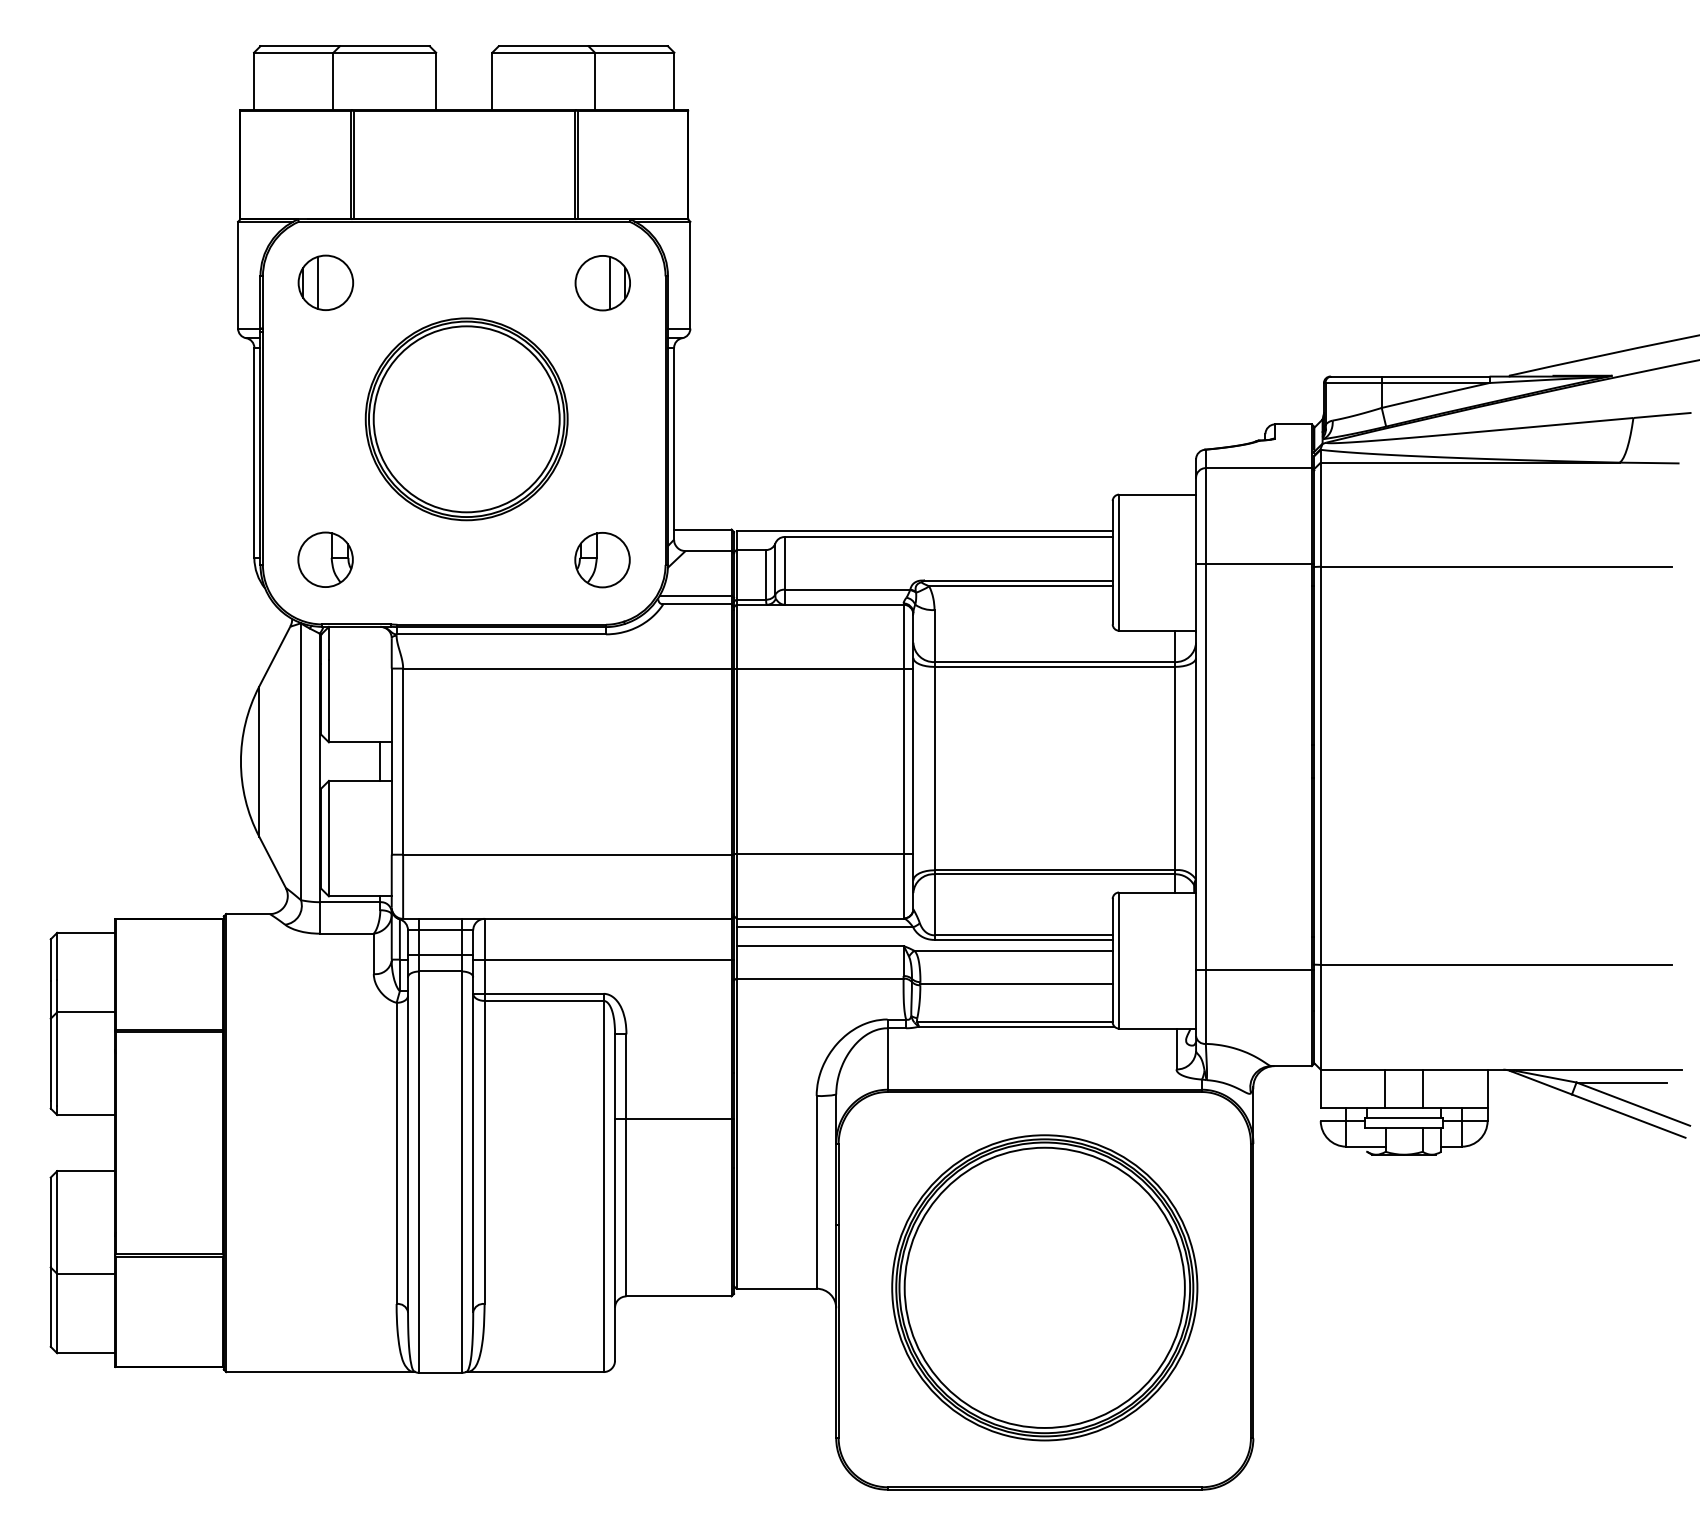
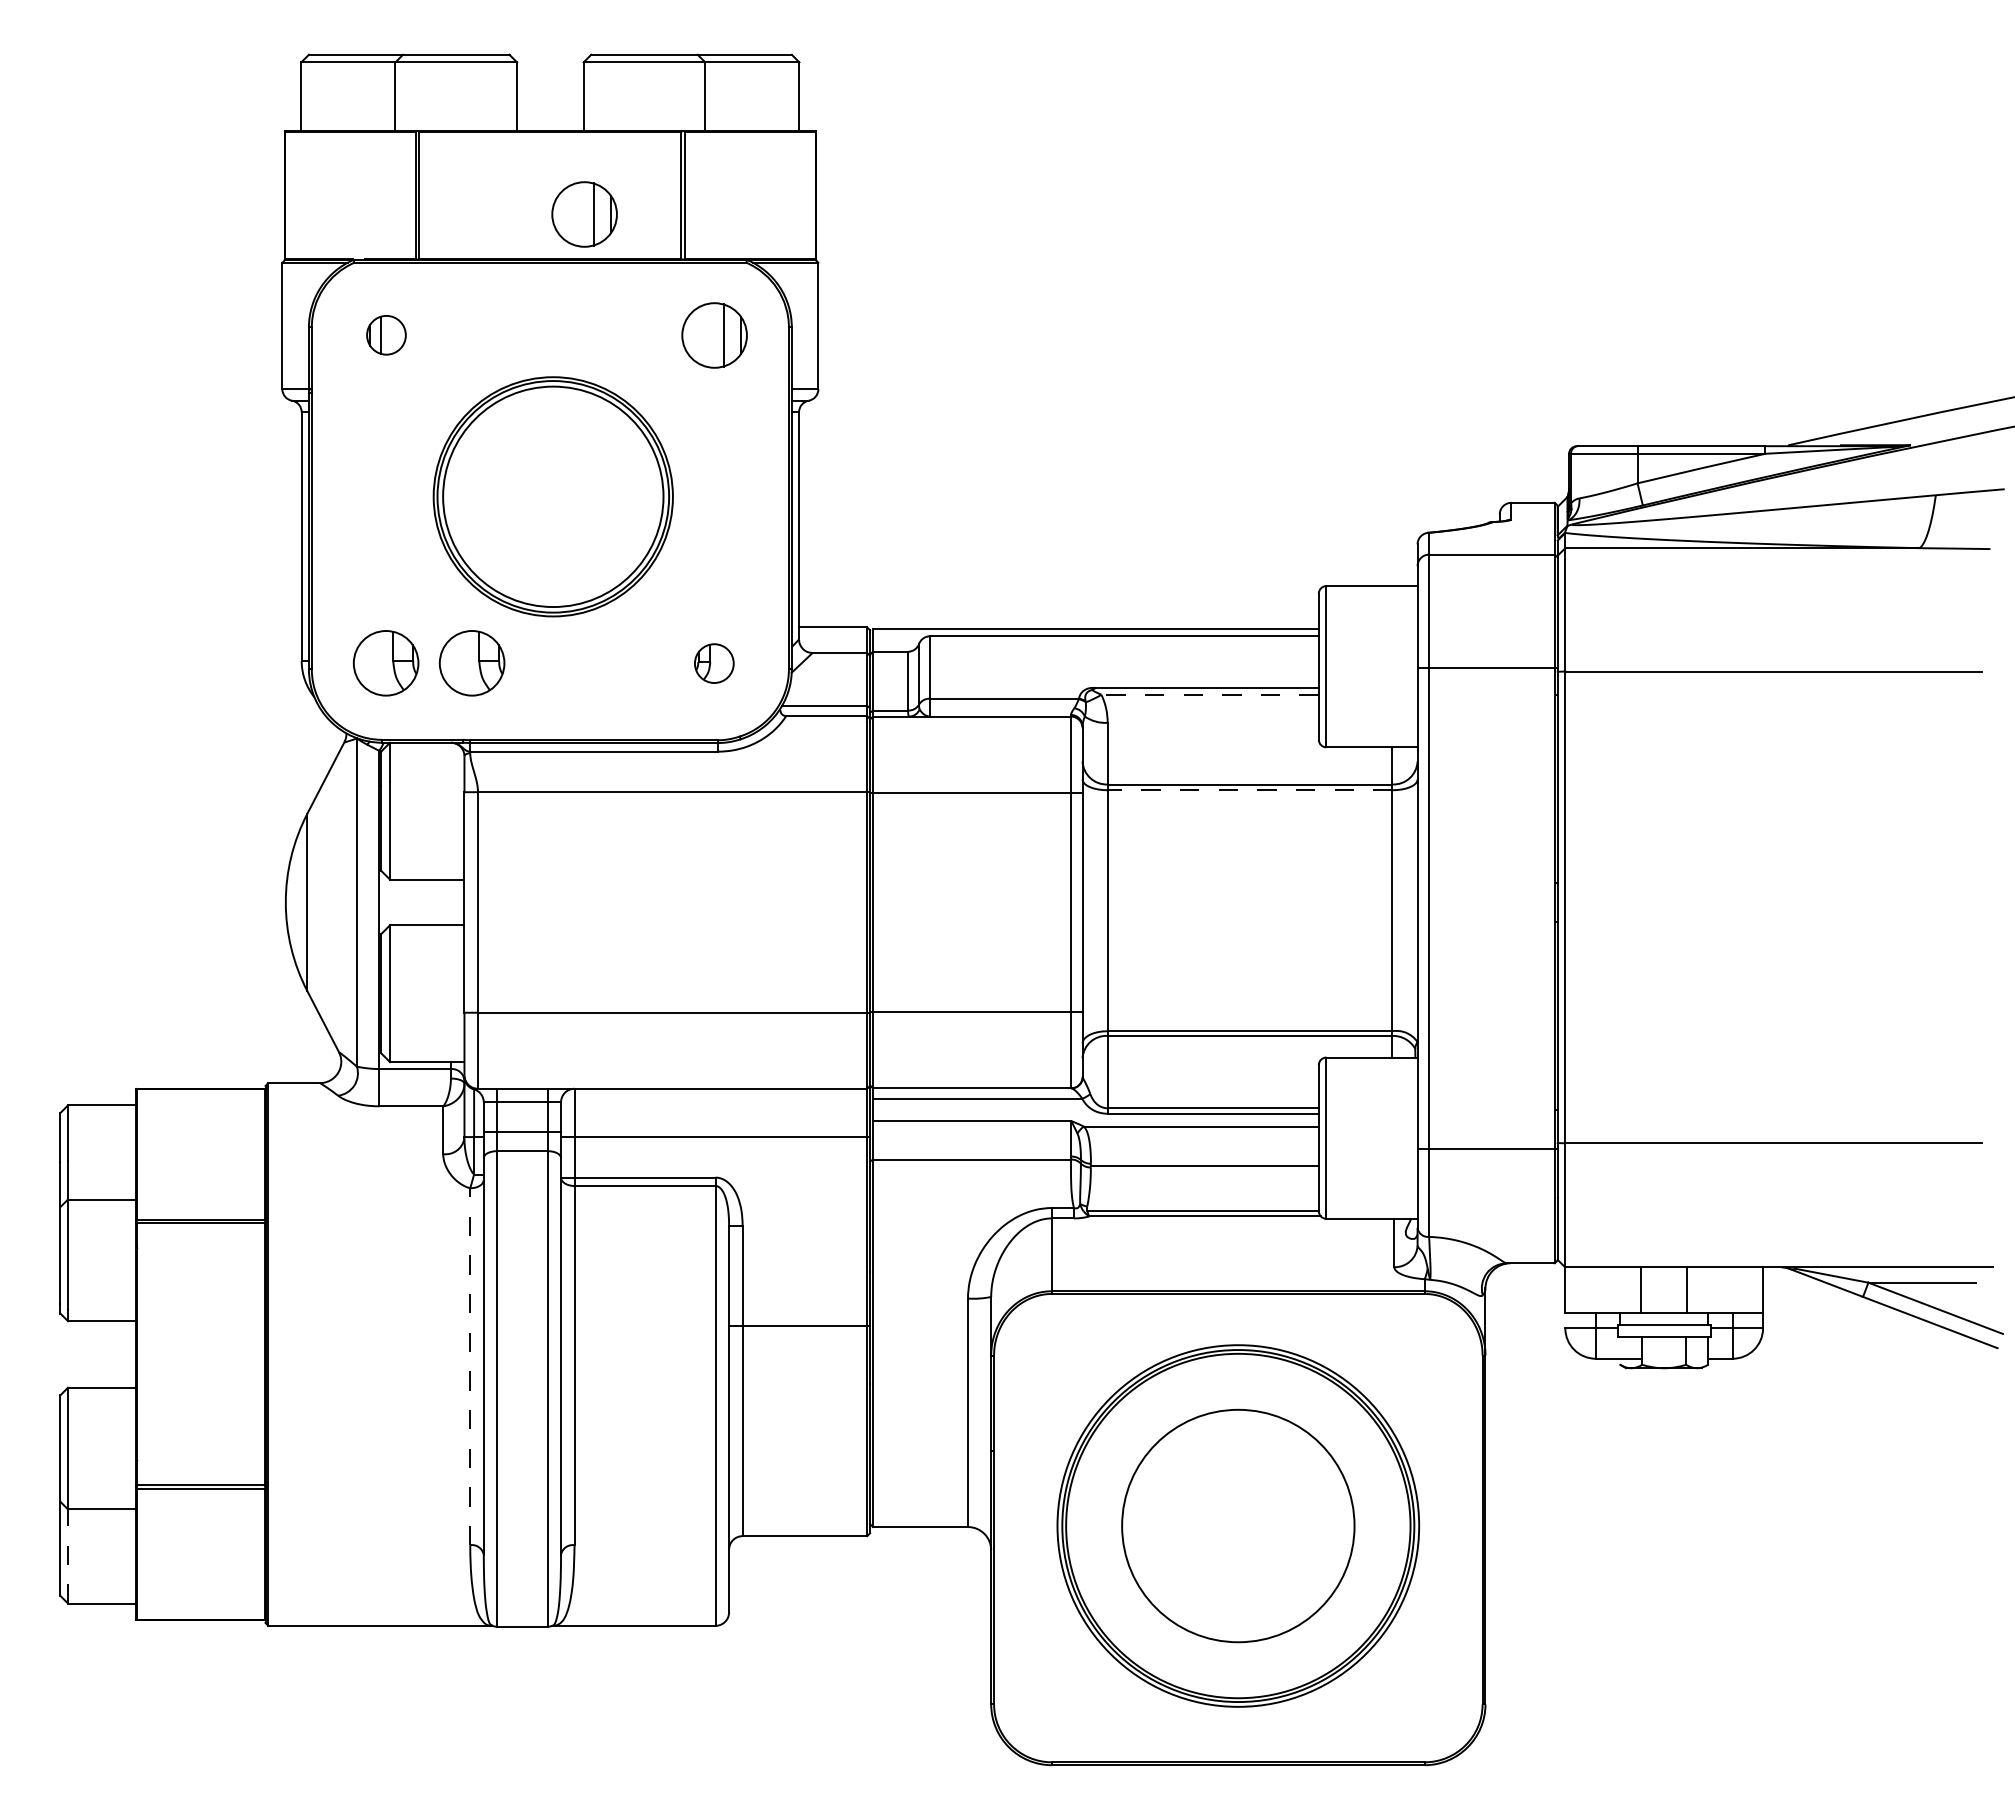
part: (493, 181) -> (584, 214), added
part: (325, 283) -> (386, 335), size x0.6
part: (397, 559) -> (471, 663), added
part: (602, 559) -> (714, 663), size x0.6
line: (1021, 586) -> (1210, 694), solid -> dashed
line: (1054, 667) -> (1249, 790), solid -> dashed
line: (379, 761) -> (450, 902), removed
line: (396, 1153) -> (470, 1366), solid -> dashed
circle: (1044, 1288) -> (1238, 1526), size x0.7
line: (57, 1312) -> (68, 1555), solid -> dashed

